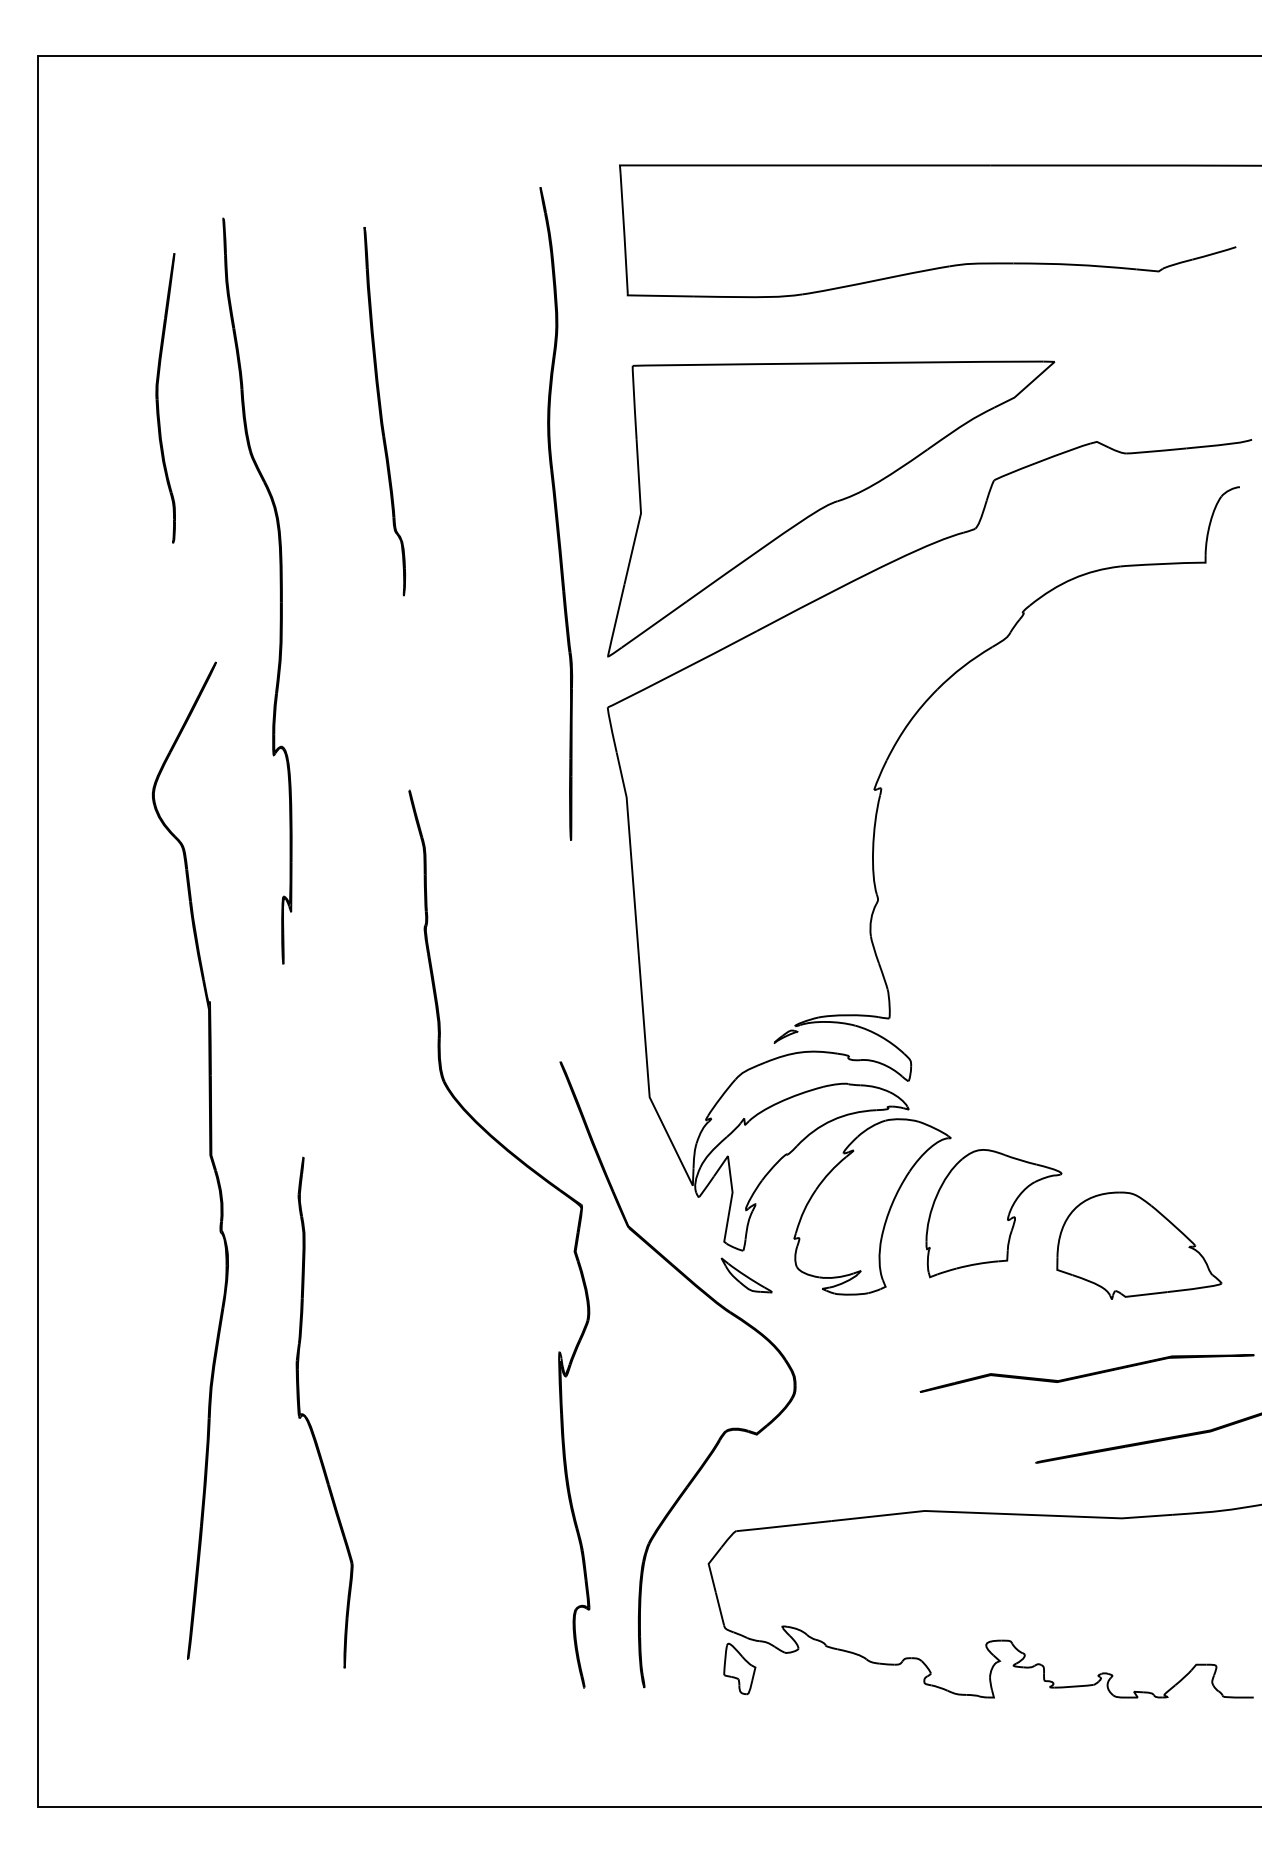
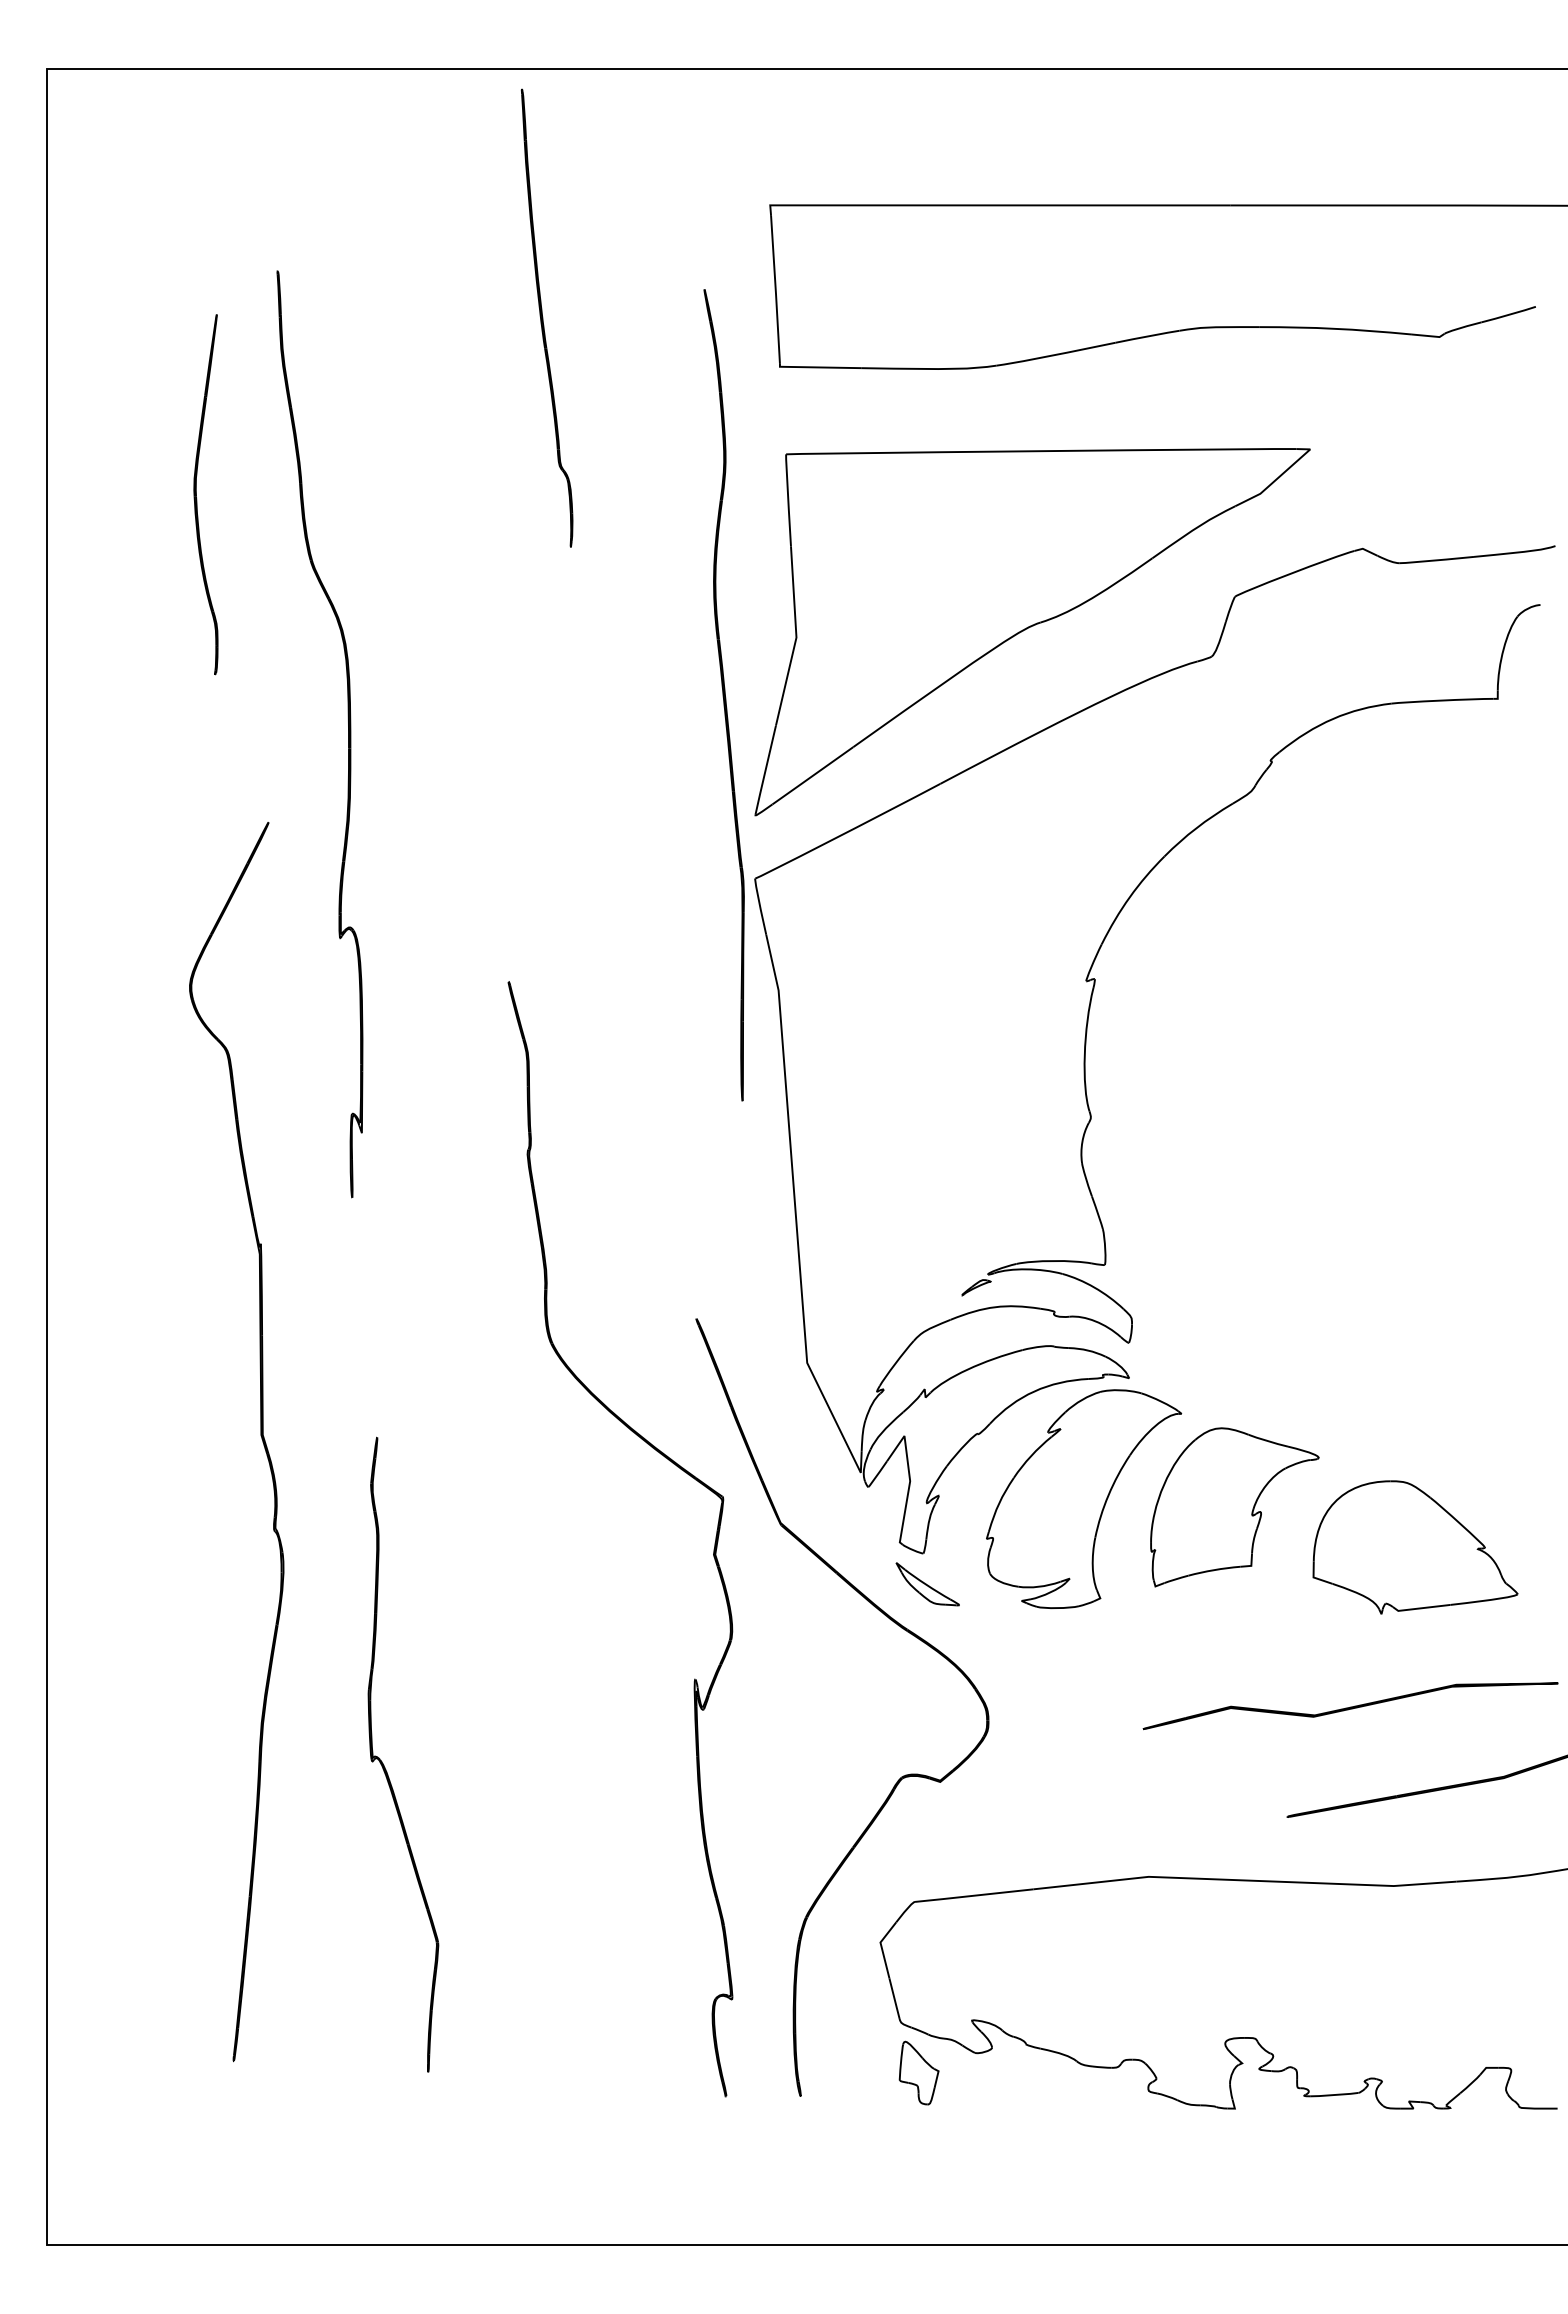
part: (384, 411) -> (546, 317), moved
part: (555, 514) -> (723, 695), moved

